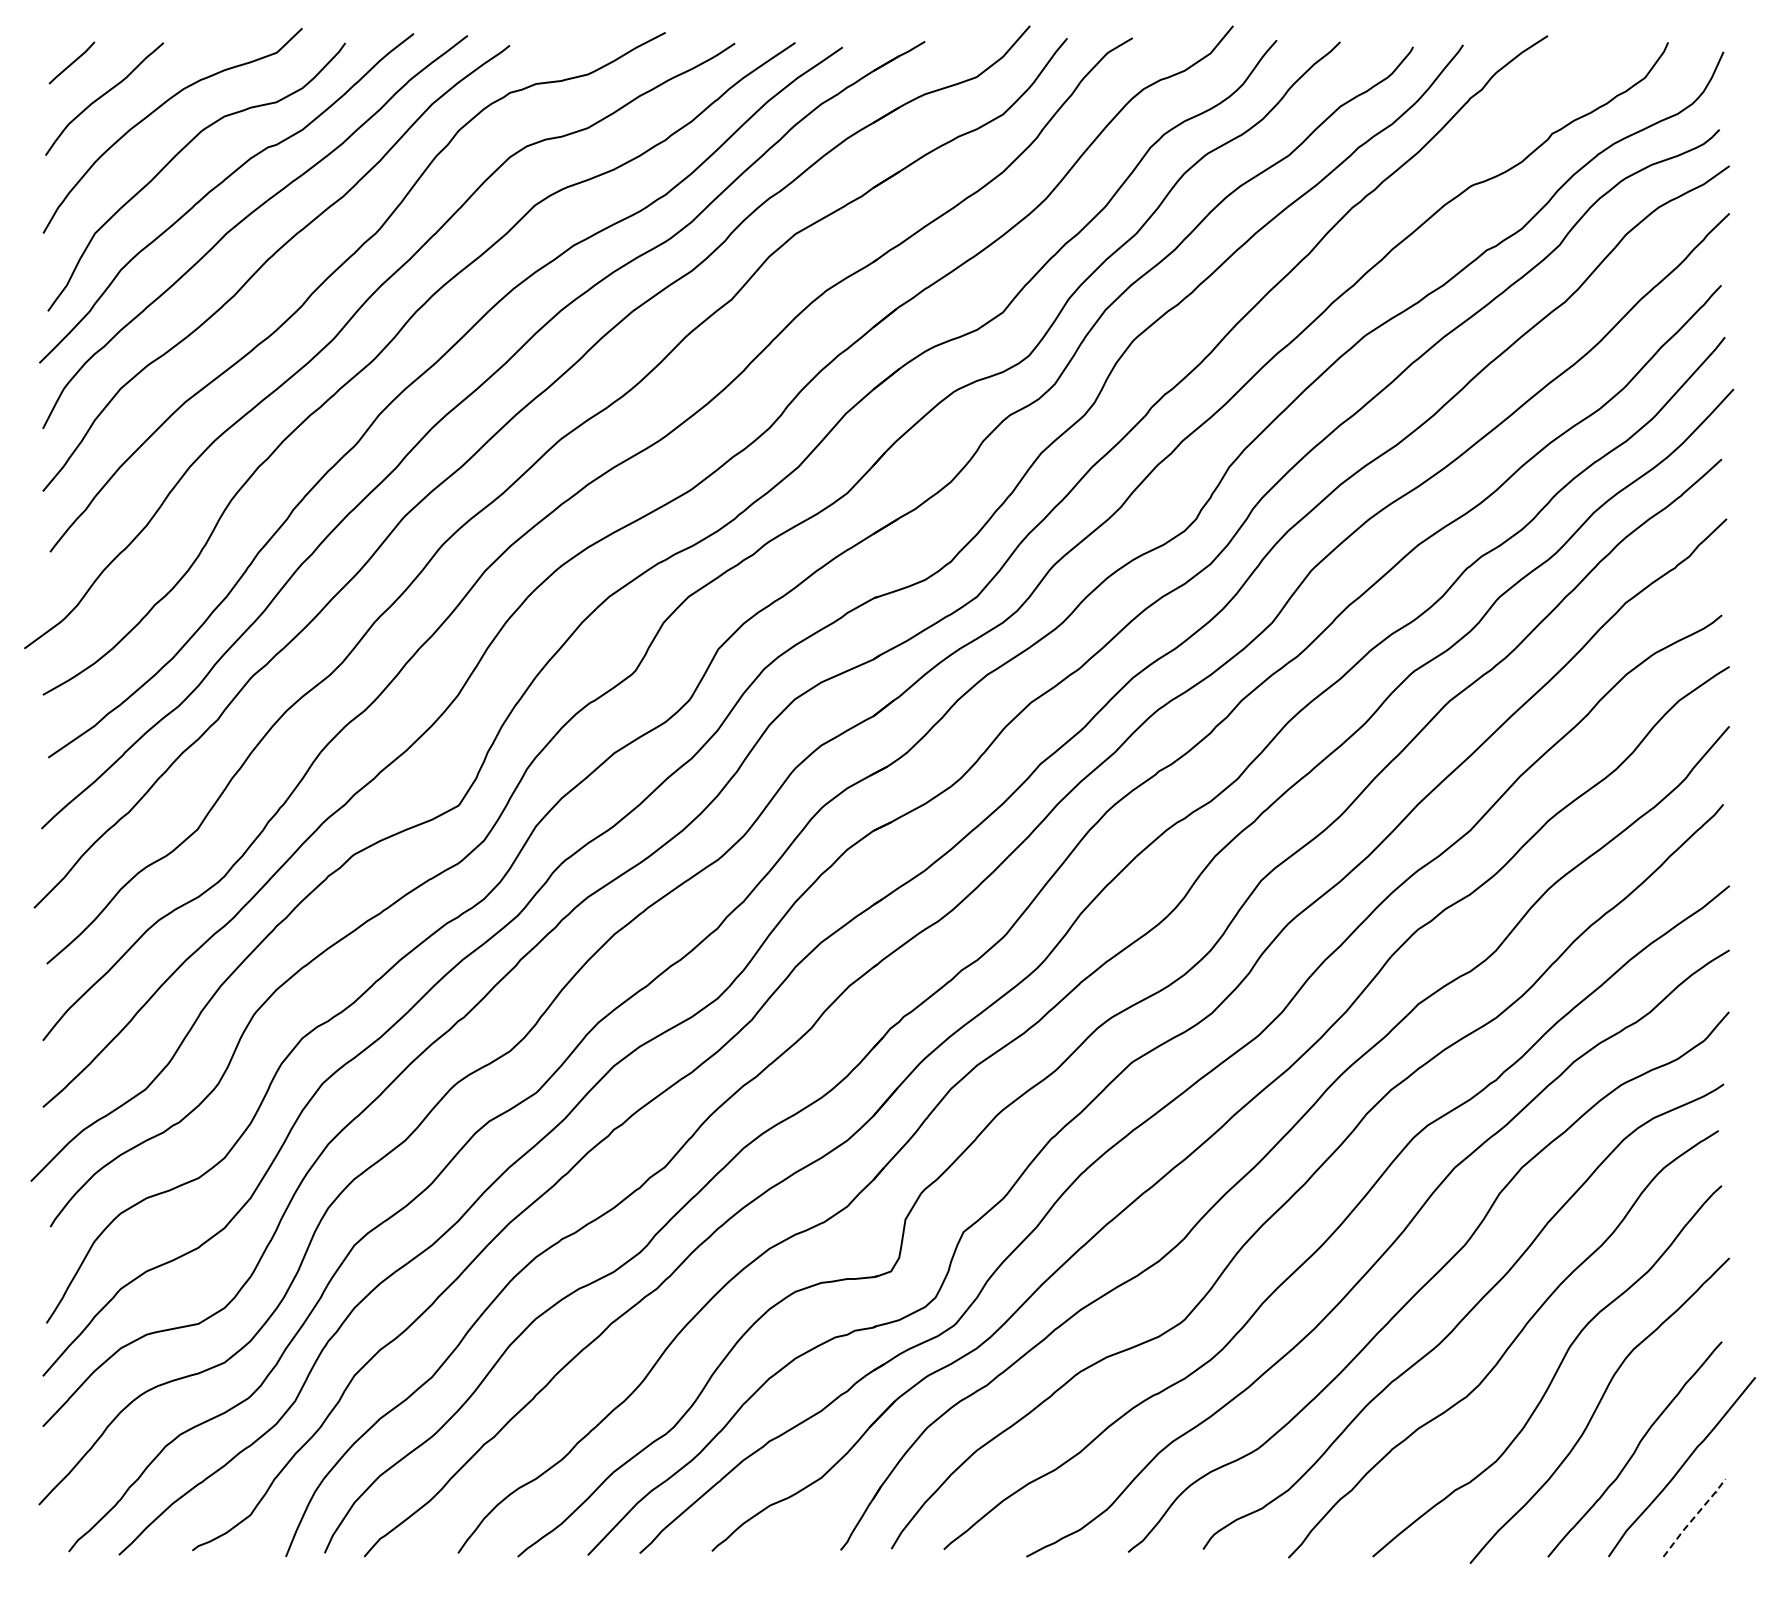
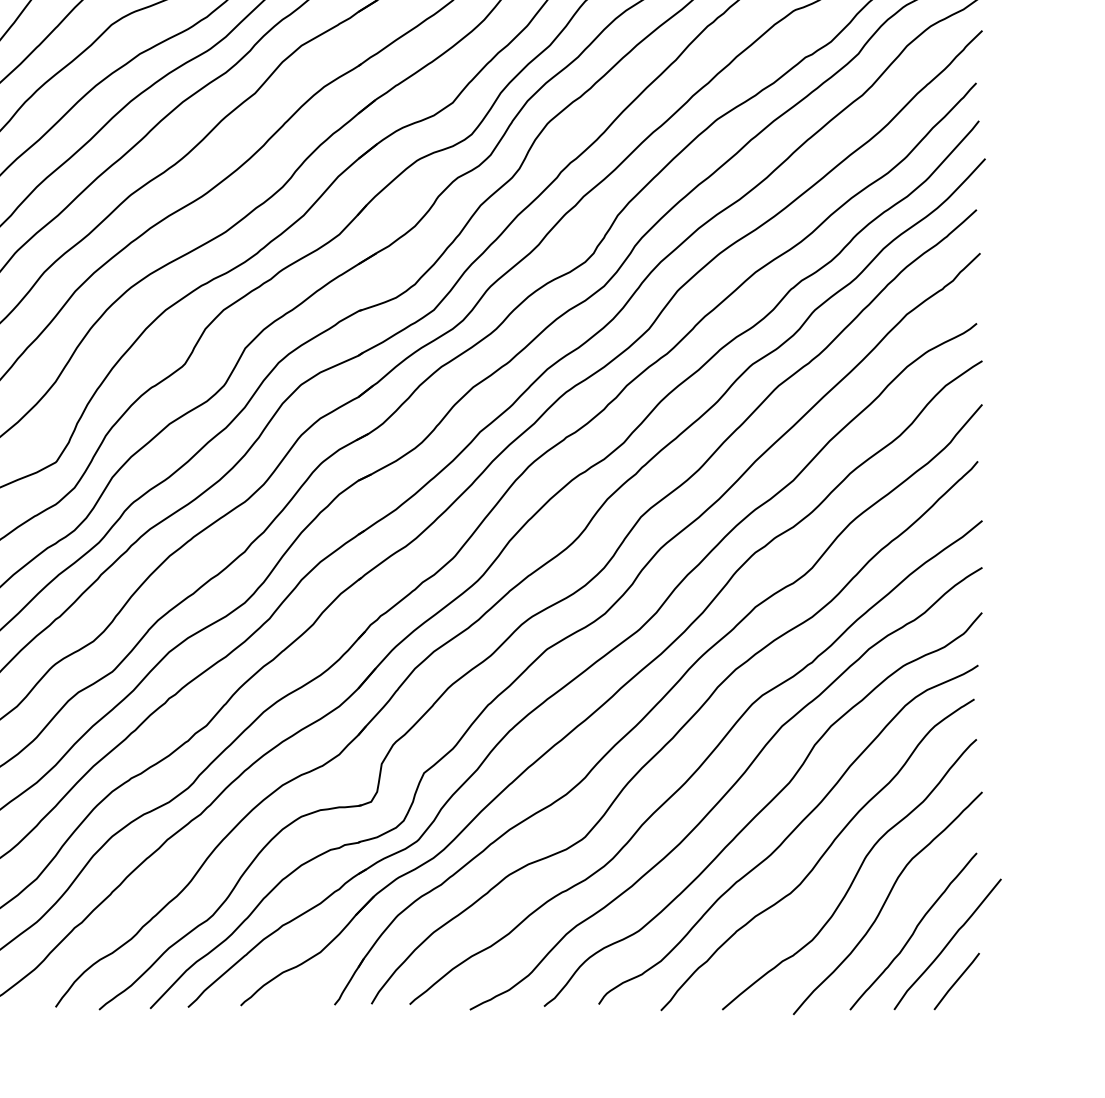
line: (1694, 1517) -> (956, 981), dashed -> solid

